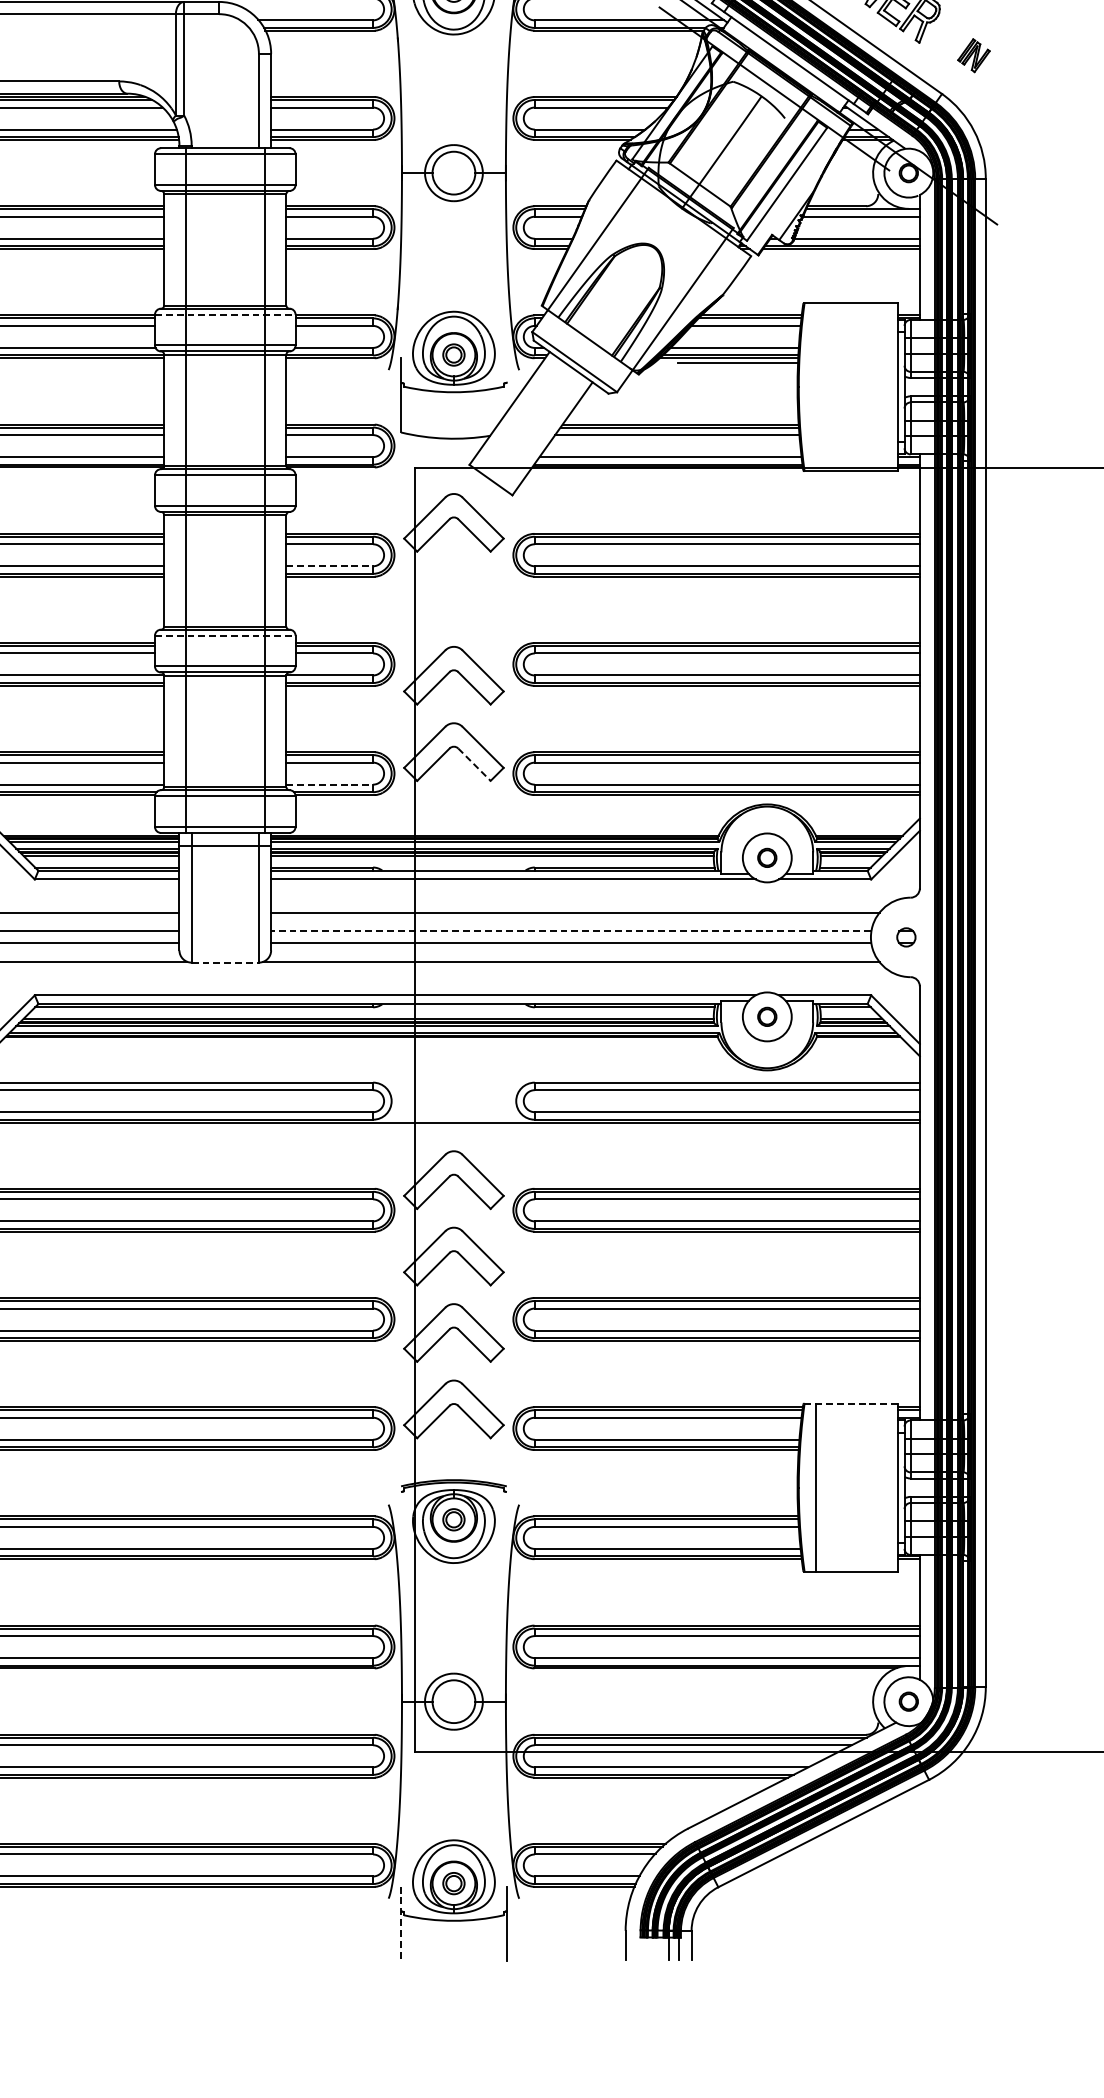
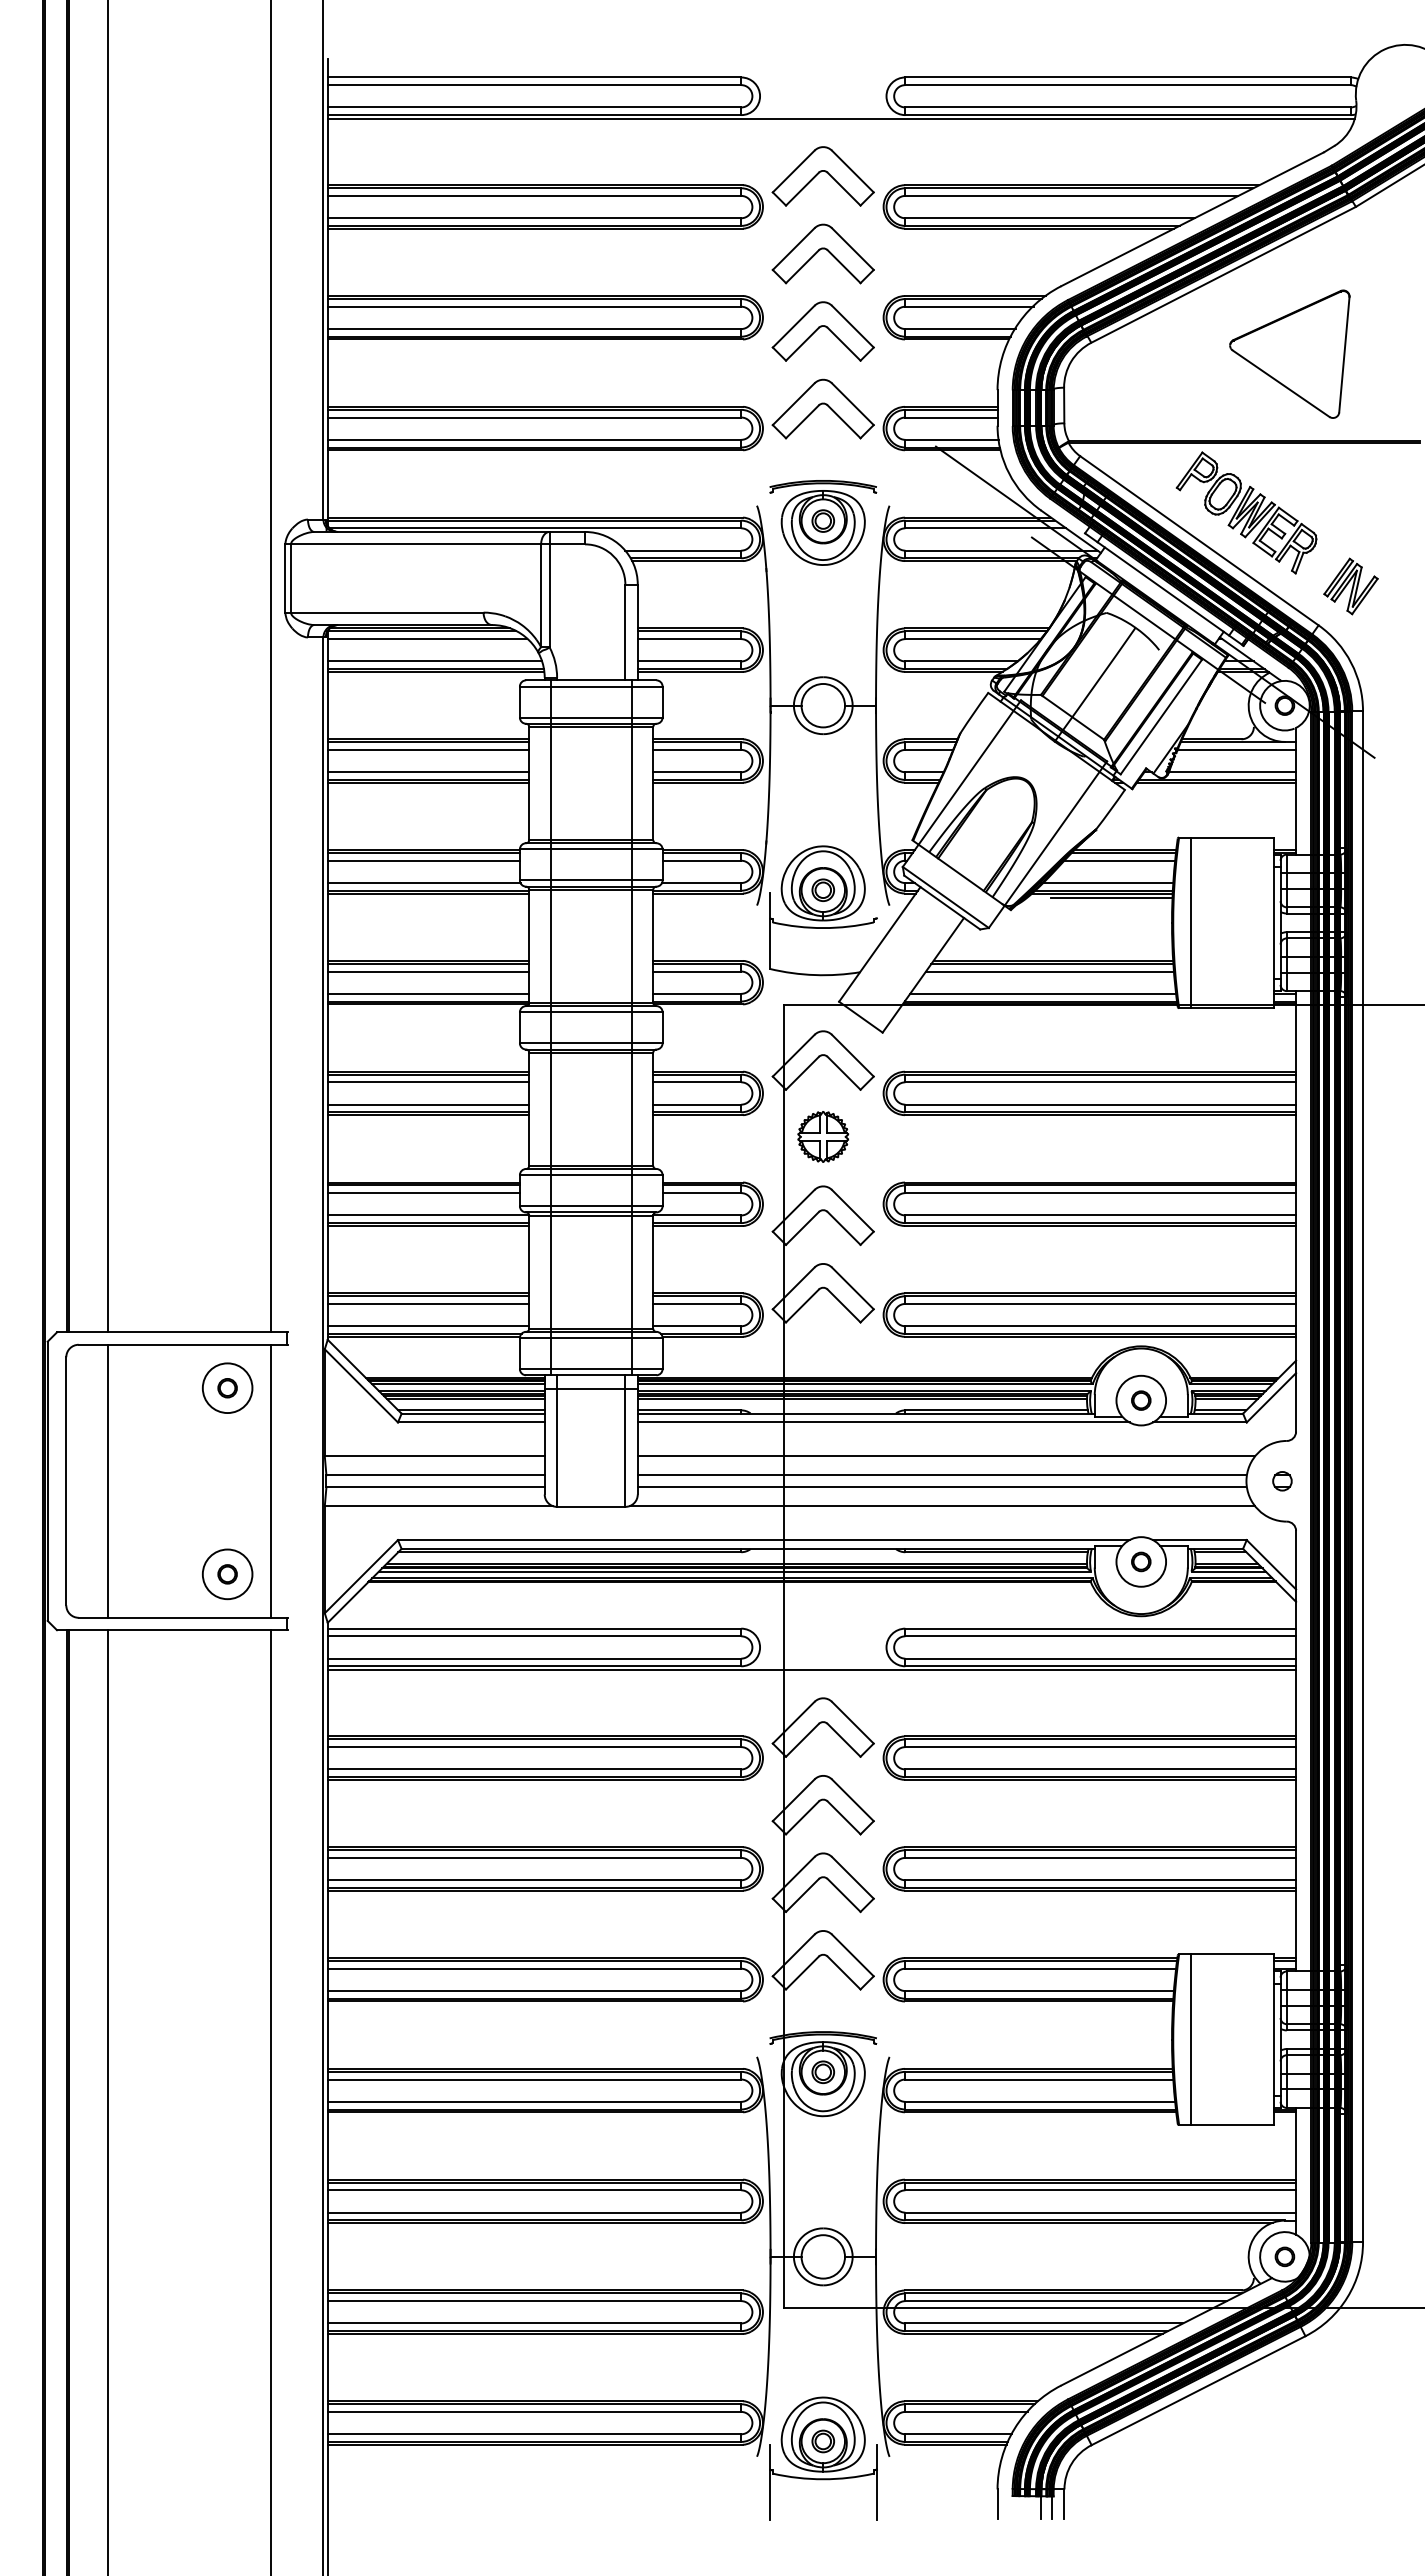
part: (973, 55) -> (1350, 586), size x1.67
line: (225, 314) -> (591, 849), dashed -> solid
line: (815, 386) -> (1190, 922), added
line: (329, 566) -> (697, 1104), dashed -> solid
part: (454, 597) -> (823, 1136), added
line: (225, 636) -> (591, 1175), dashed -> solid
line: (474, 765) -> (844, 1306), dashed -> solid
line: (329, 784) -> (697, 1326), dashed -> solid
line: (570, 931) -> (941, 1475), dashed -> solid
line: (225, 962) -> (591, 1506), dashed -> solid
line: (851, 1403) -> (1226, 1954), dashed -> solid
line: (400, 1924) -> (769, 2482), dashed -> solid

